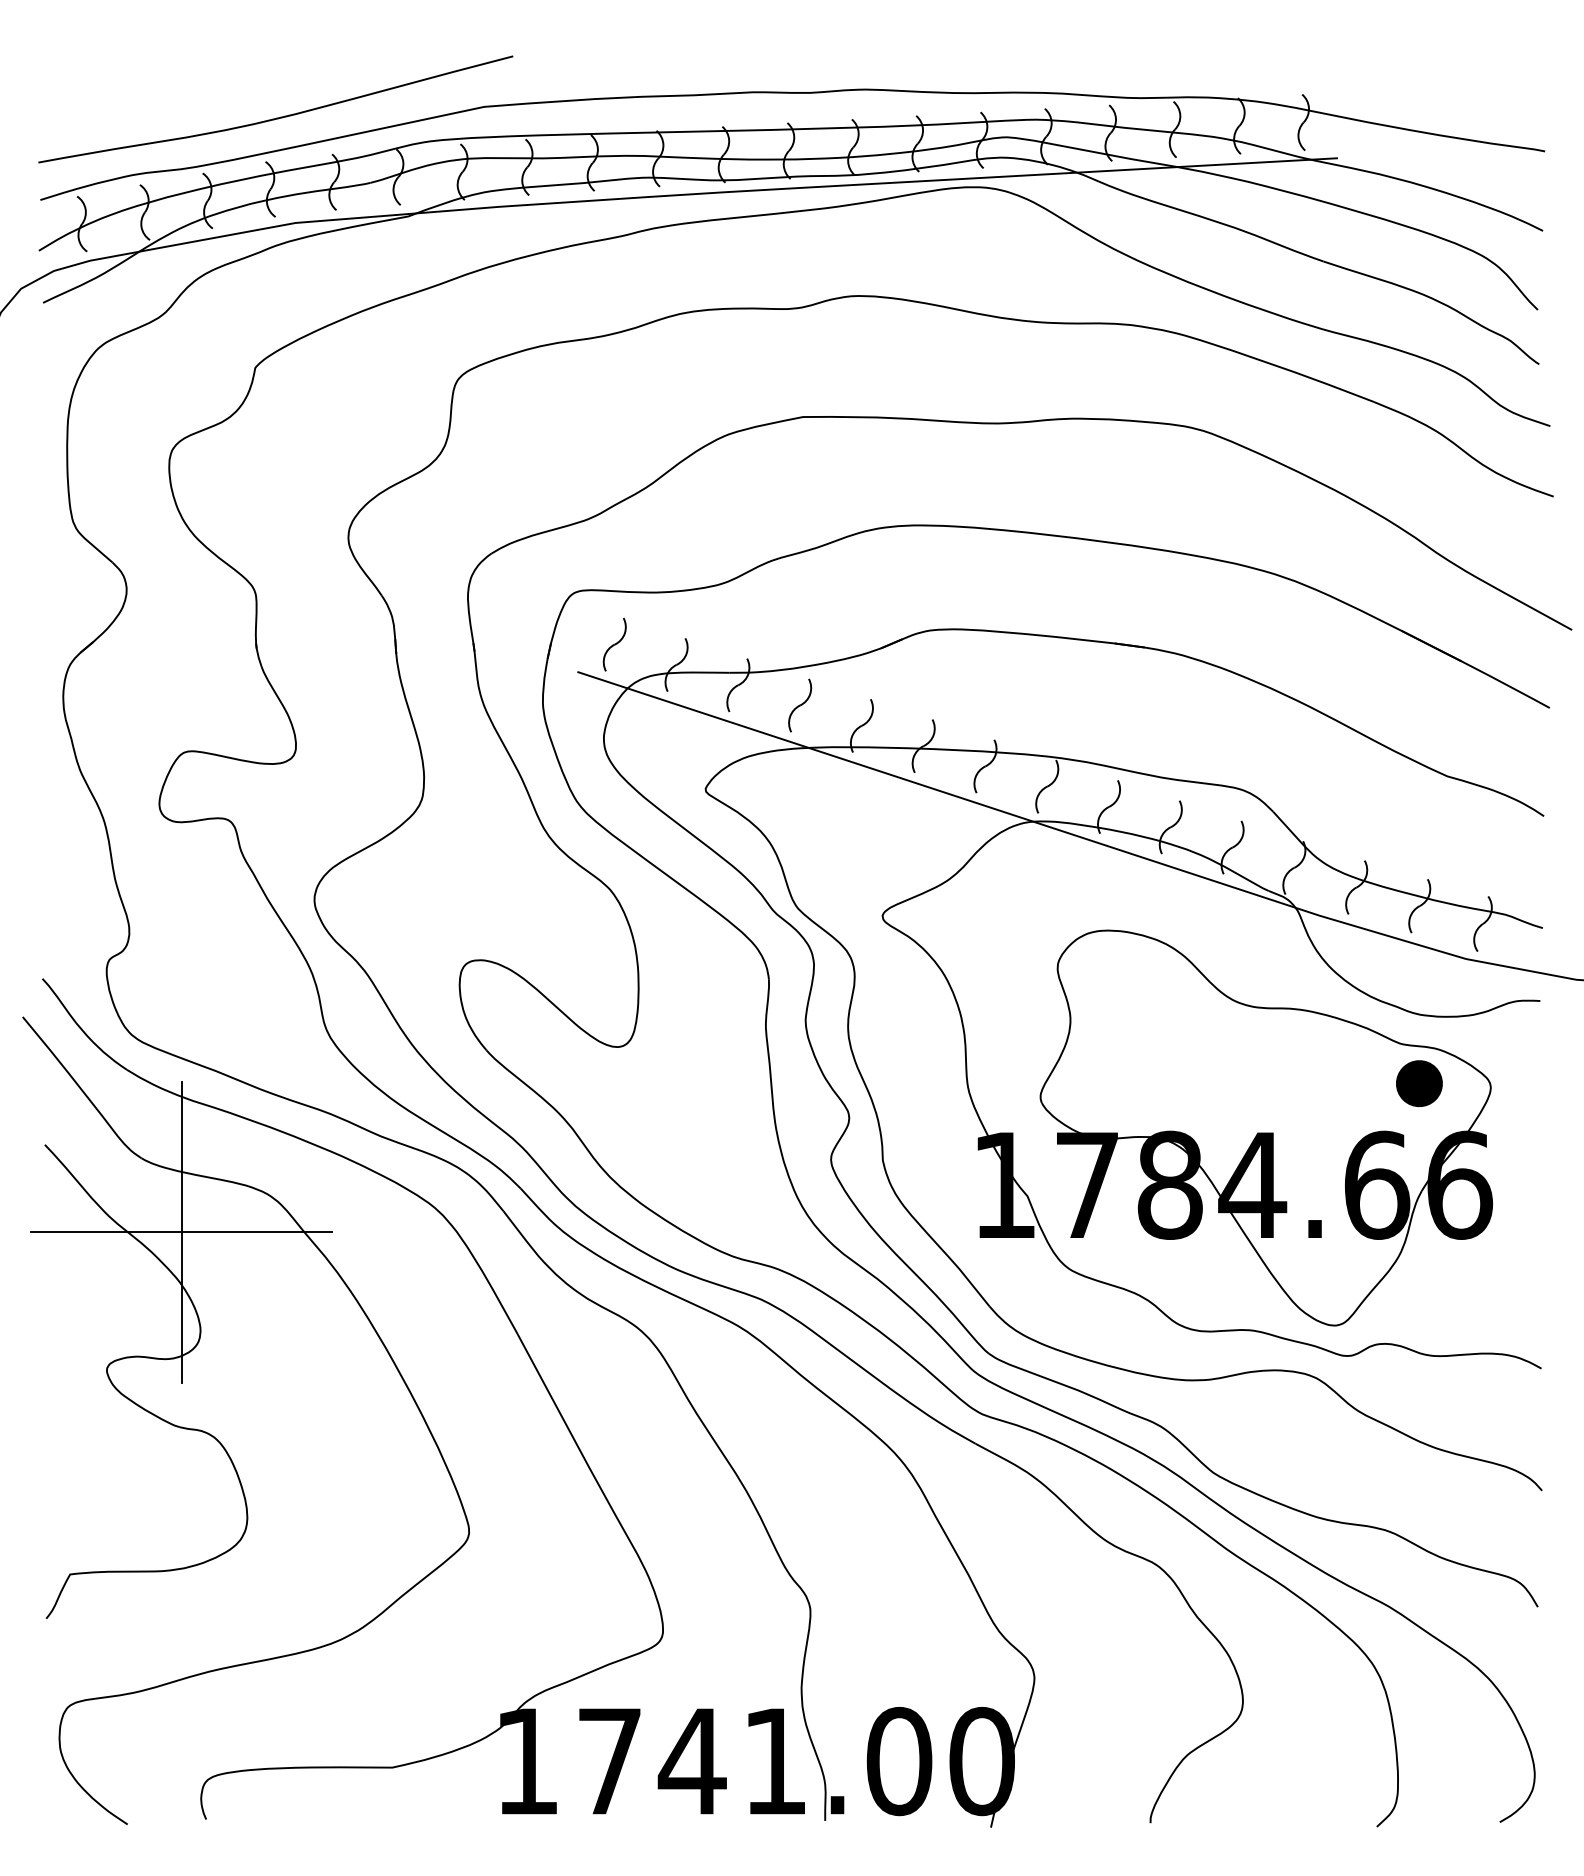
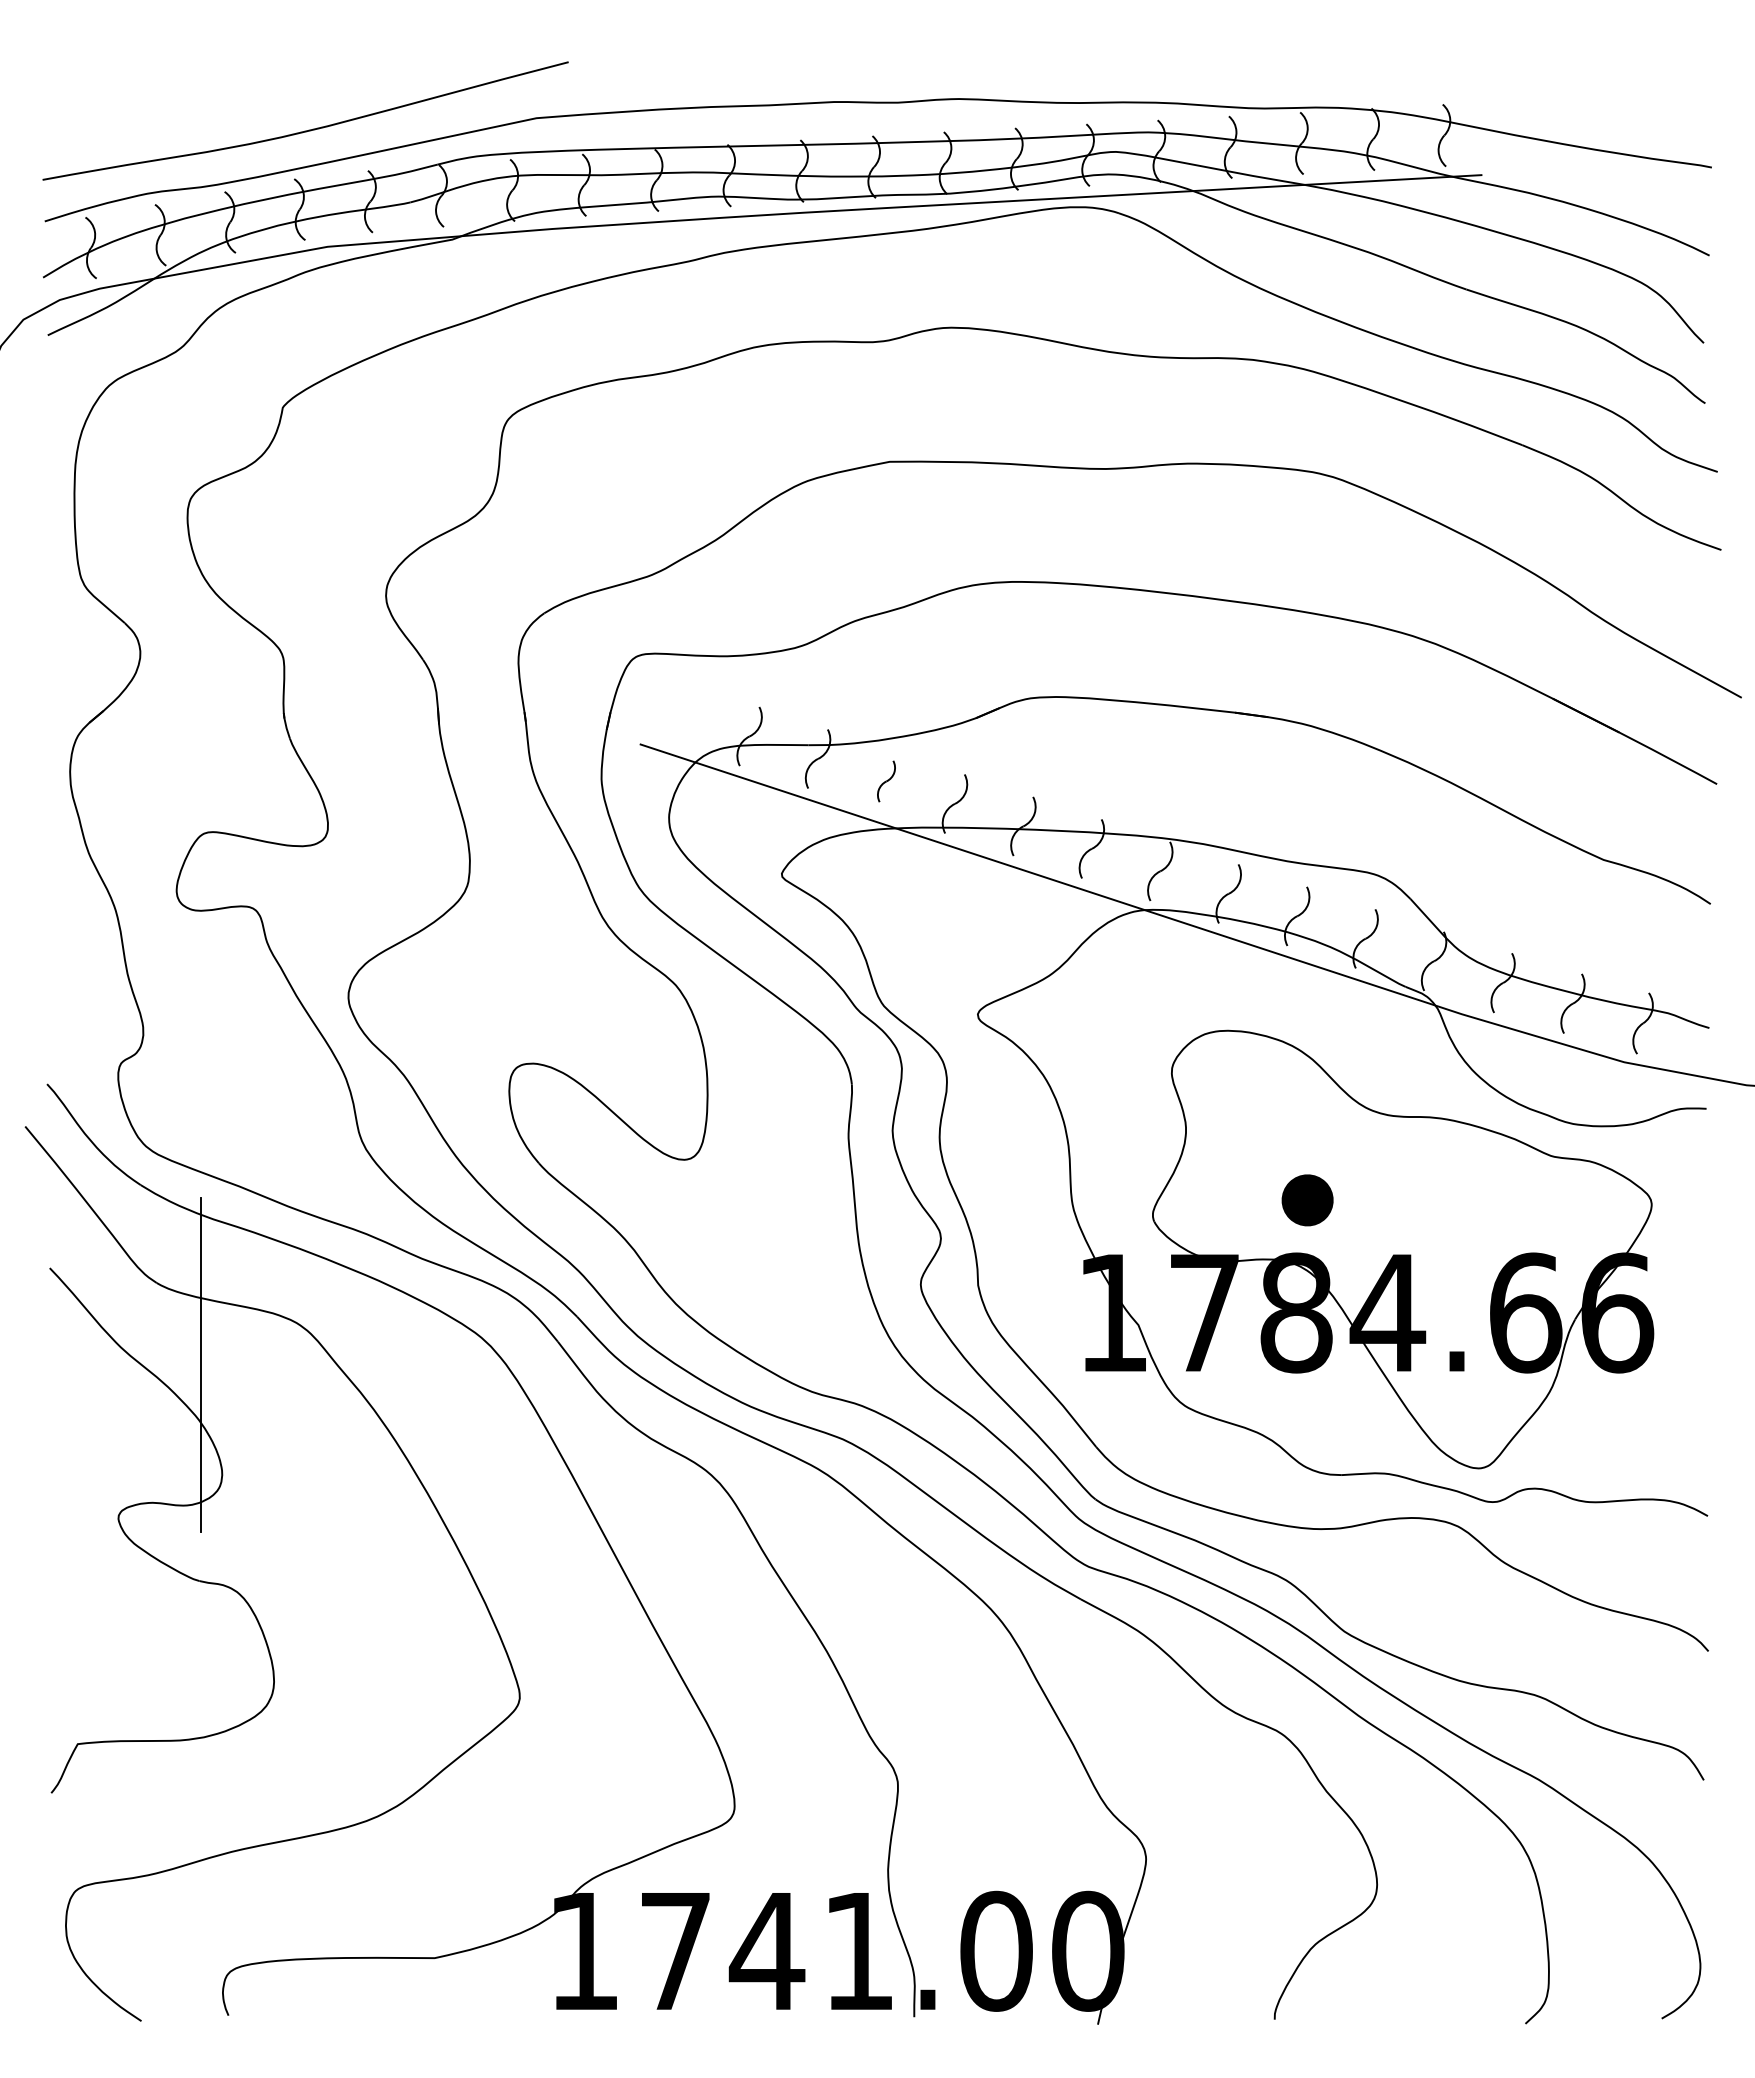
part: (615, 644) -> (681, 713), removed
part: (800, 705) -> (886, 781), size x0.7
part: (1419, 1083) -> (1307, 1200), moved
line: (181, 1232) -> (201, 1365), removed

